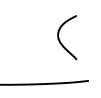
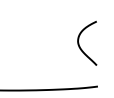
curve: (59, 36) -> (79, 42), moved

